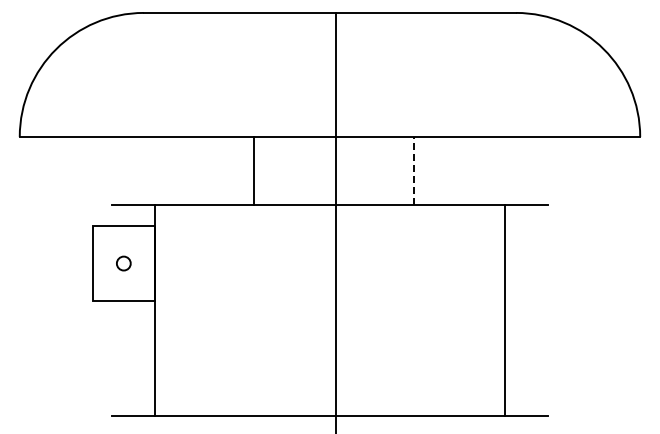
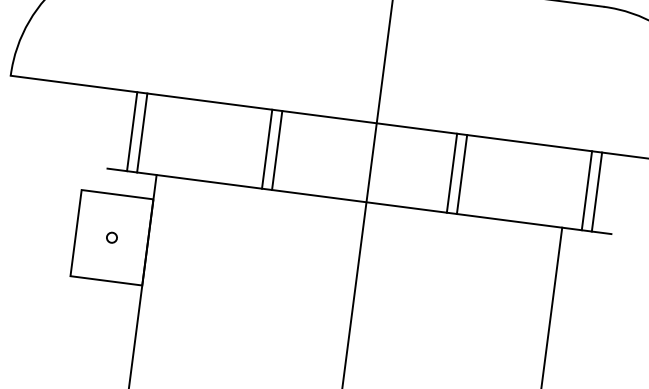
line: (414, 170) -> (462, 173), dashed -> solid
line: (129, 171) -> (132, 132), added
line: (137, 171) -> (141, 133), added
line: (245, 171) -> (266, 149), added
line: (405, 171) -> (451, 173), added
line: (522, 171) -> (587, 191), added
line: (530, 171) -> (596, 192), added
circle: (123, 263) -> (111, 237), size x0.62

